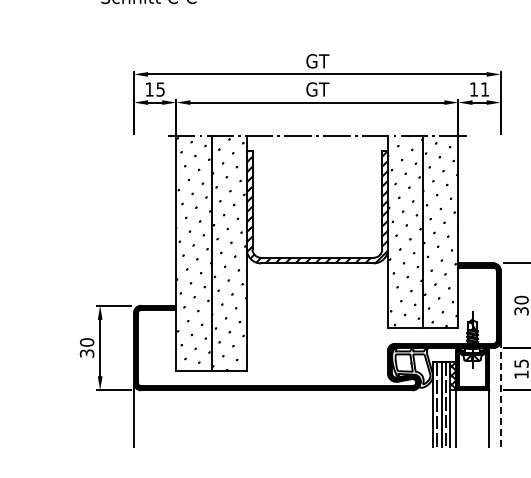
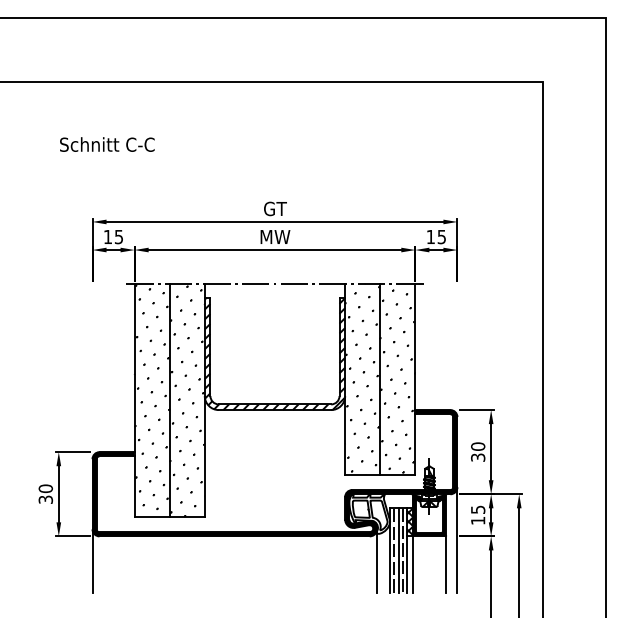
text: (317, 88) -> (275, 236), GT -> MW
text: (484, 90) -> (441, 237), 11 -> 15
line: (500, 393) -> (457, 539), dashed -> solid
line: (420, 414) -> (377, 560), added

